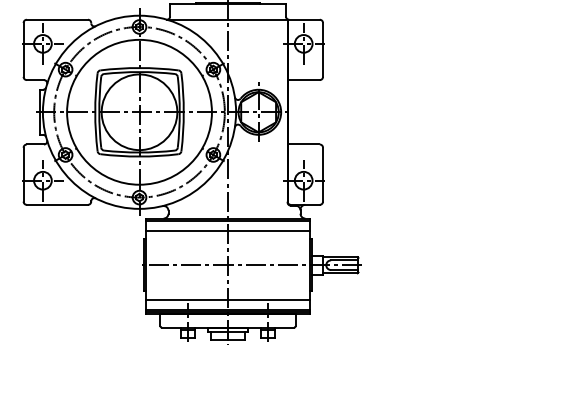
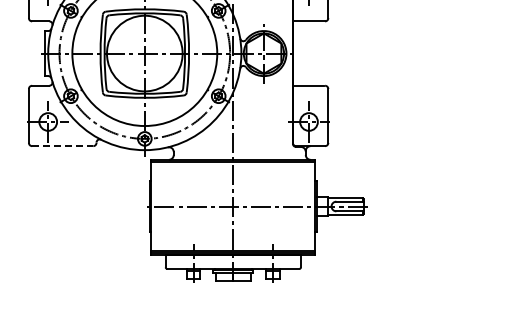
line: (57, 204) -> (62, 145), solid -> dashed
line: (227, 230) -> (232, 171), removed
line: (227, 299) -> (232, 240), removed

